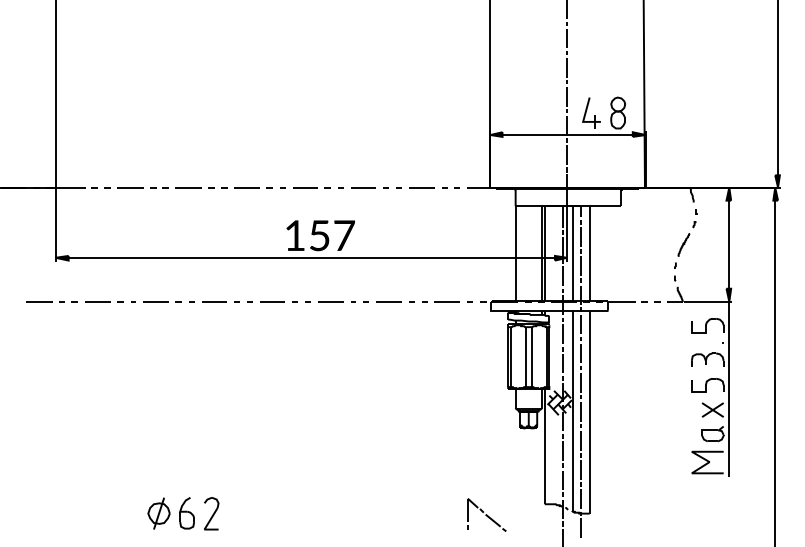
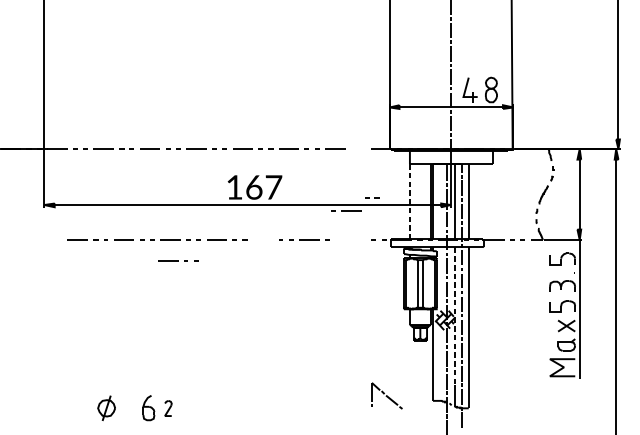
line: (447, 187) -> (369, 197), moved
text: (319, 235) -> (254, 187), 157 -> 167
line: (515, 254) -> (409, 202), solid -> dashed
line: (51, 301) -> (177, 261), moved
line: (330, 301) -> (262, 239), removed
line: (440, 301) -> (346, 211), moved
line: (572, 397) -> (455, 316), solid -> dashed
part: (158, 513) -> (106, 408), moved
part: (211, 513) -> (168, 408), size x0.6
part: (486, 514) -> (386, 395), moved

